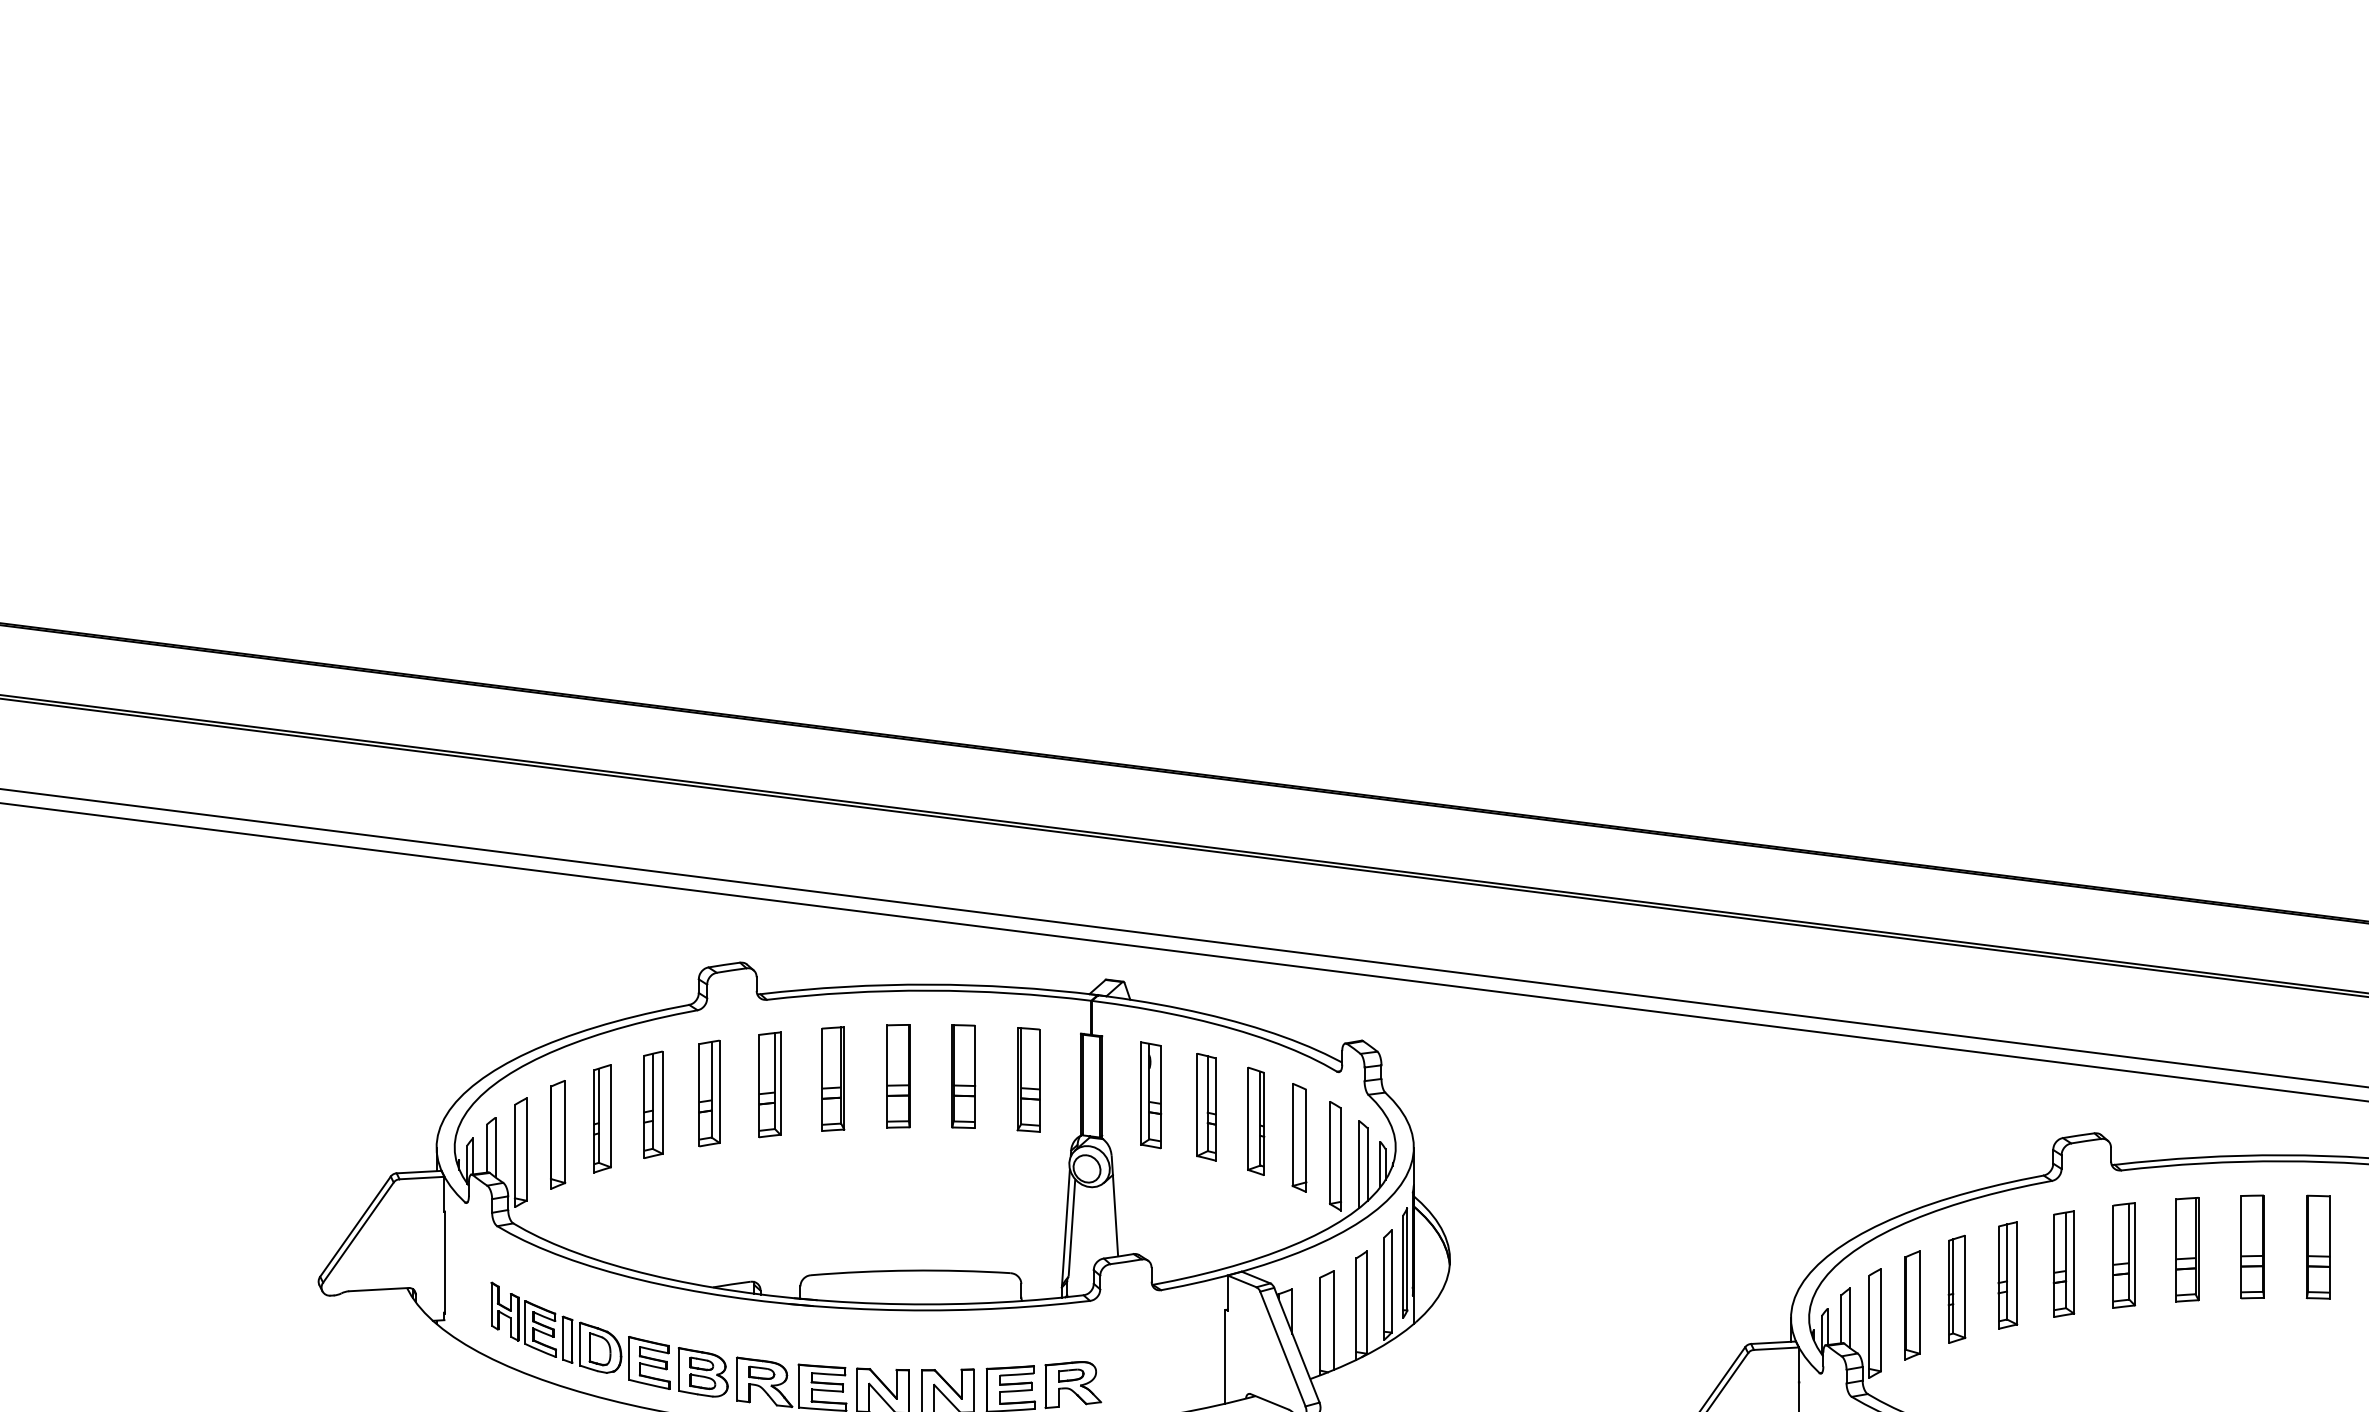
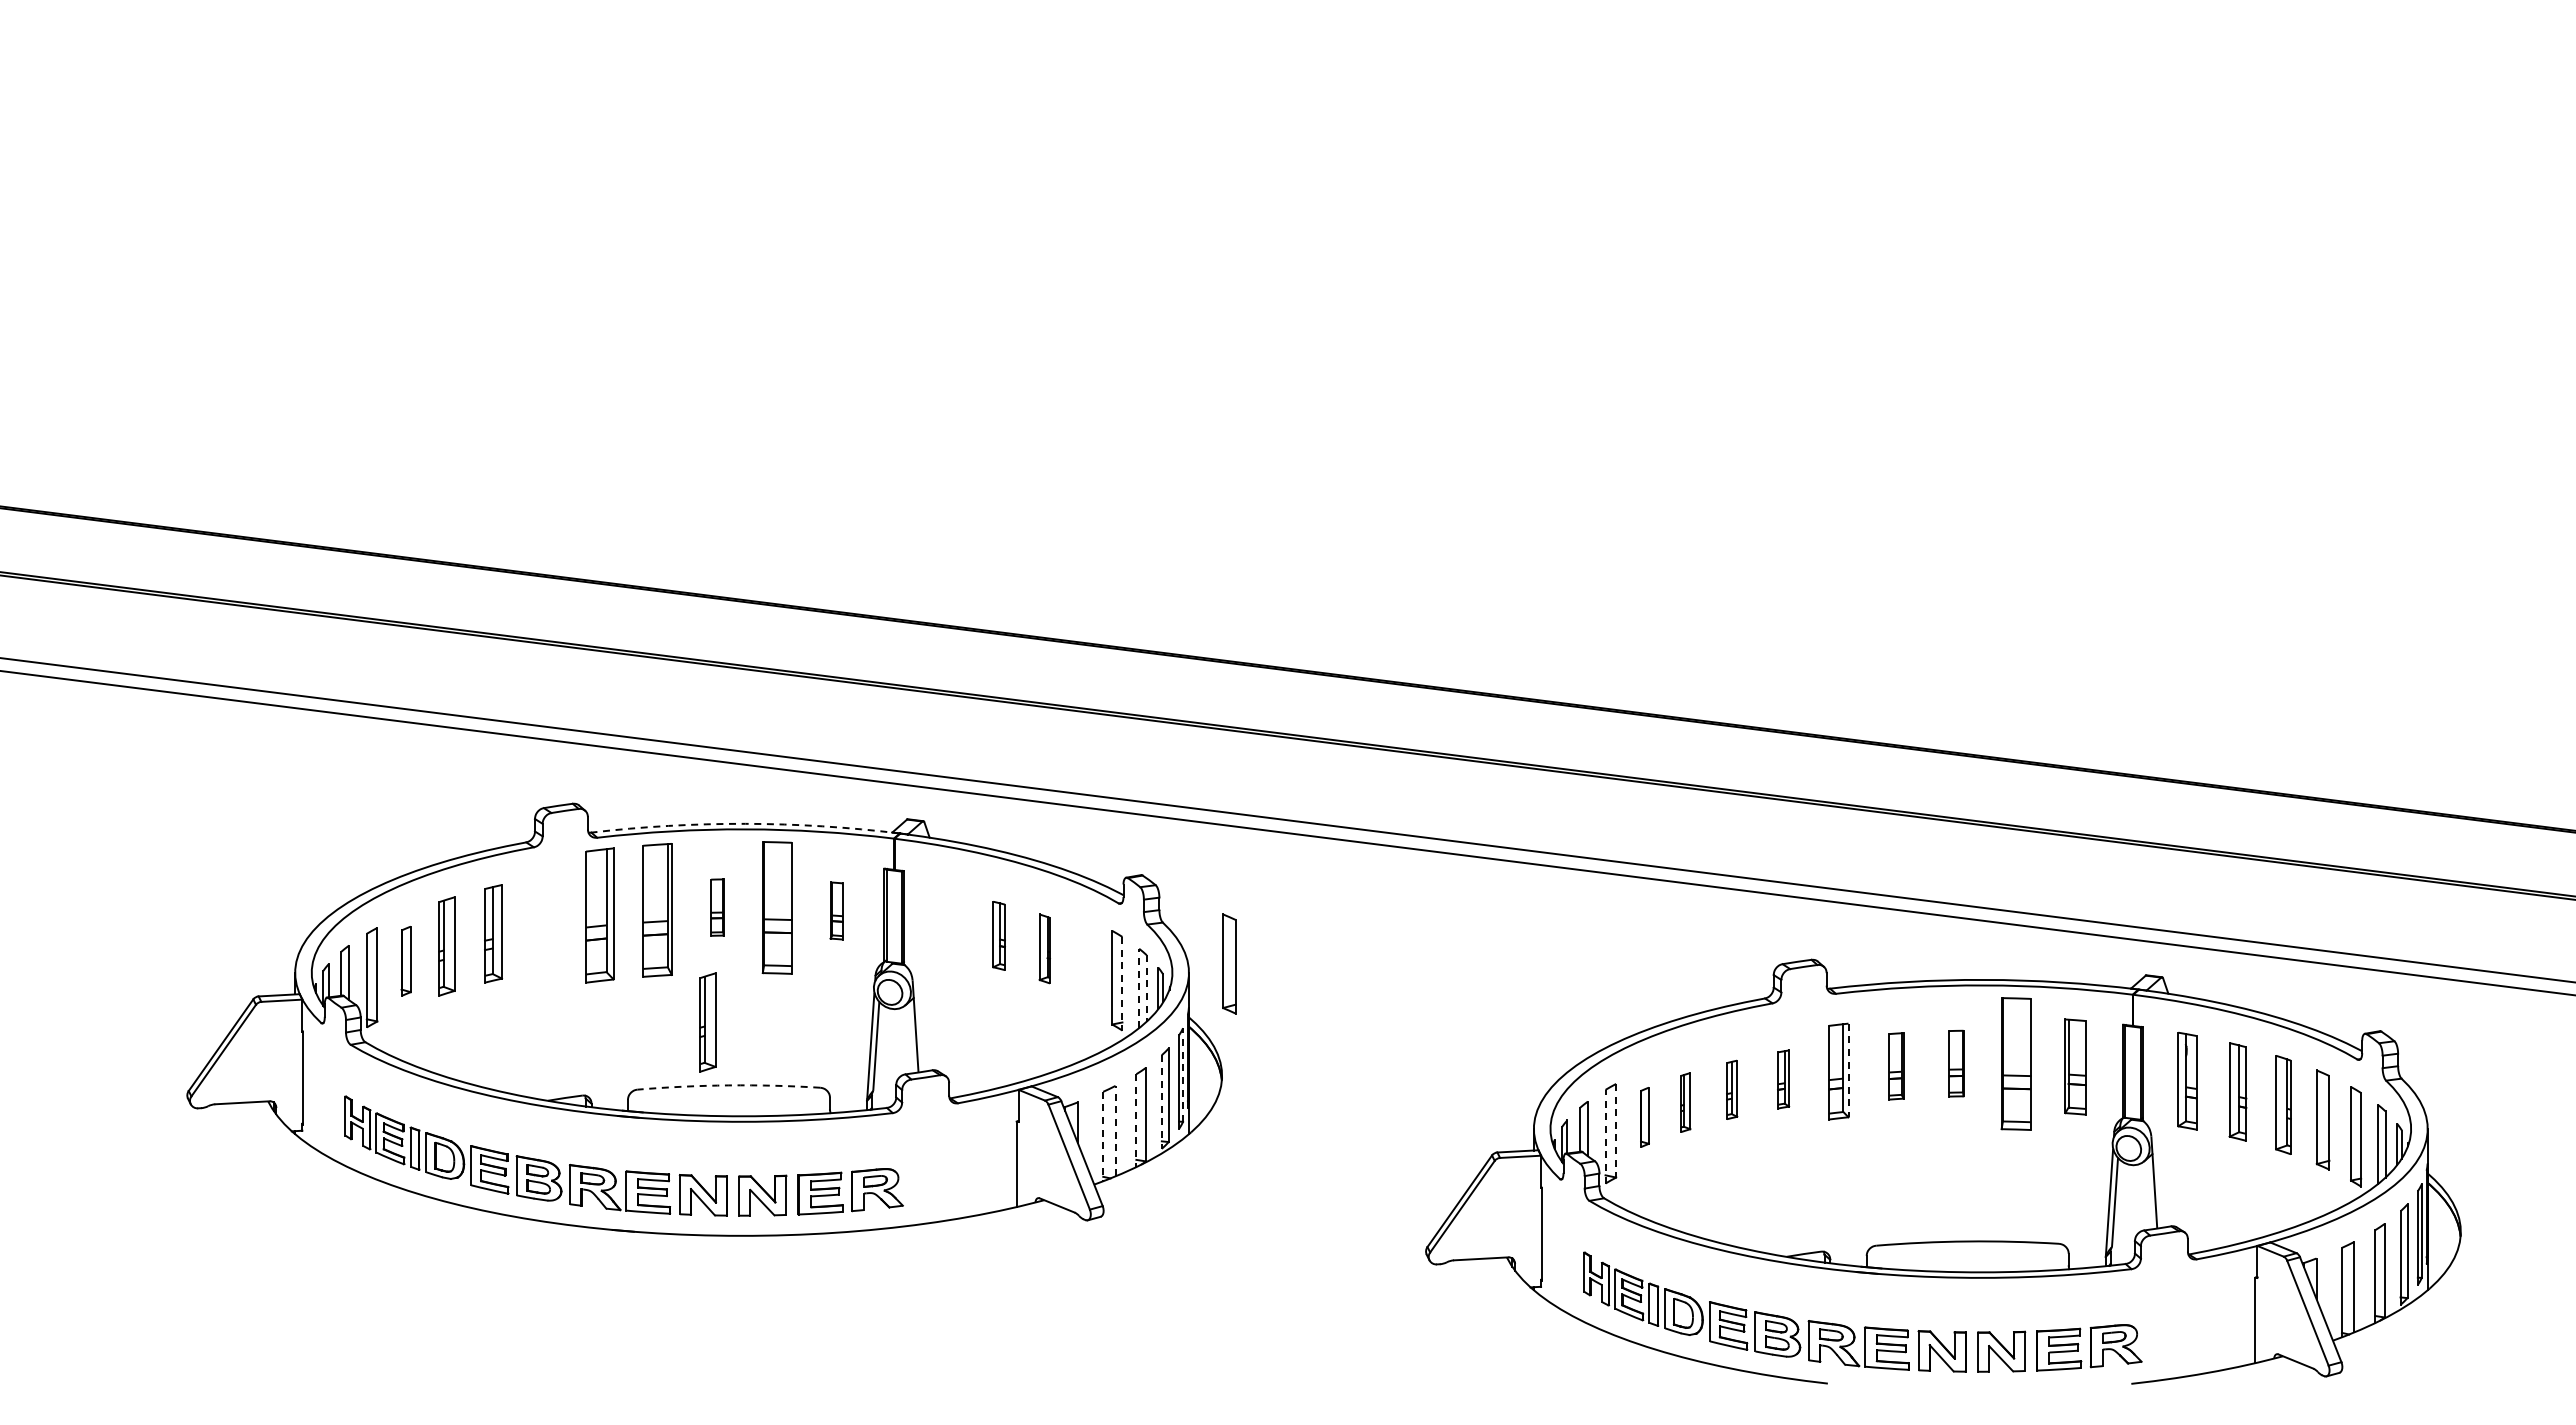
arc: (928, 984) -> (745, 823), solid -> dashed
part: (898, 1076) -> (717, 907), size x0.6
part: (963, 1076) -> (777, 907), size x1.4
part: (833, 1078) -> (658, 909), size x1.4
part: (1028, 1079) -> (836, 910), size x0.6
part: (769, 1084) -> (599, 915), size x1.4
part: (709, 1093) -> (544, 923), removed
part: (1150, 1094) -> (948, 924), removed
part: (1205, 1106) -> (998, 935), size x0.7
part: (1255, 1120) -> (1044, 948), size x0.7
part: (557, 1135) -> (405, 961), size x0.7
part: (1299, 1137) -> (1229, 963), moved
line: (1341, 1159) -> (1122, 983), solid -> dashed
line: (1359, 1164) -> (1139, 988), solid -> dashed
line: (1367, 1164) -> (1146, 988), solid -> dashed
part: (887, 1201) -> (707, 1022), added
part: (2253, 1246) -> (1956, 1063), size x0.7
part: (2317, 1246) -> (2015, 1063), size x1.4
part: (2187, 1249) -> (1896, 1066), size x0.7
line: (2134, 1254) -> (1848, 1070), solid -> dashed
line: (1407, 1259) -> (1183, 1075), solid -> dashed
part: (2063, 1264) -> (1783, 1079), size x0.6
arc: (910, 1270) -> (728, 1085), solid -> dashed
part: (2007, 1275) -> (1731, 1089), size x0.6
line: (1383, 1289) -> (1161, 1102), solid -> dashed
part: (1956, 1289) -> (1685, 1102), size x0.6
part: (1911, 1305) -> (1644, 1117), size x0.6
line: (1356, 1310) -> (1136, 1121), solid -> dashed
line: (1333, 1319) -> (1115, 1130), solid -> dashed
line: (1881, 1319) -> (1616, 1130), solid -> dashed
line: (1320, 1326) -> (1103, 1136), solid -> dashed
line: (1869, 1326) -> (1605, 1136), solid -> dashed

